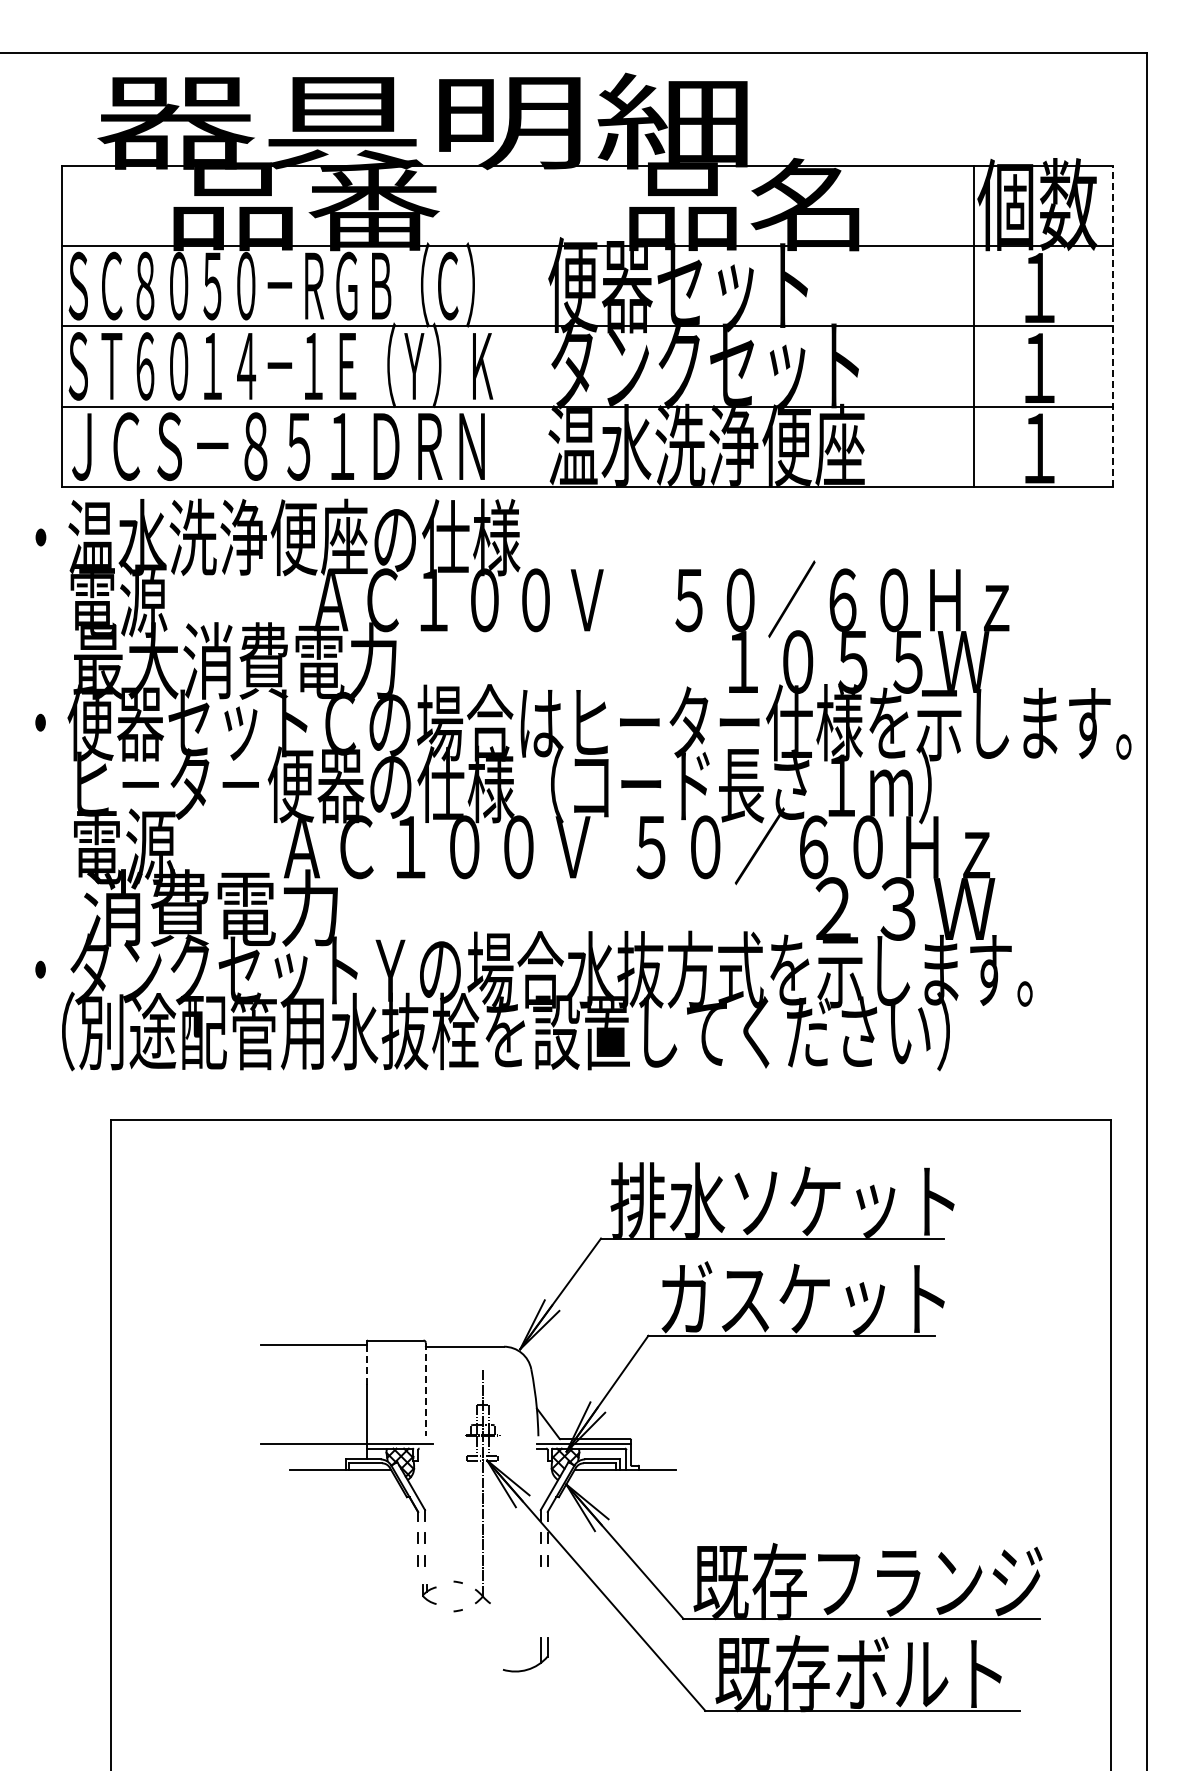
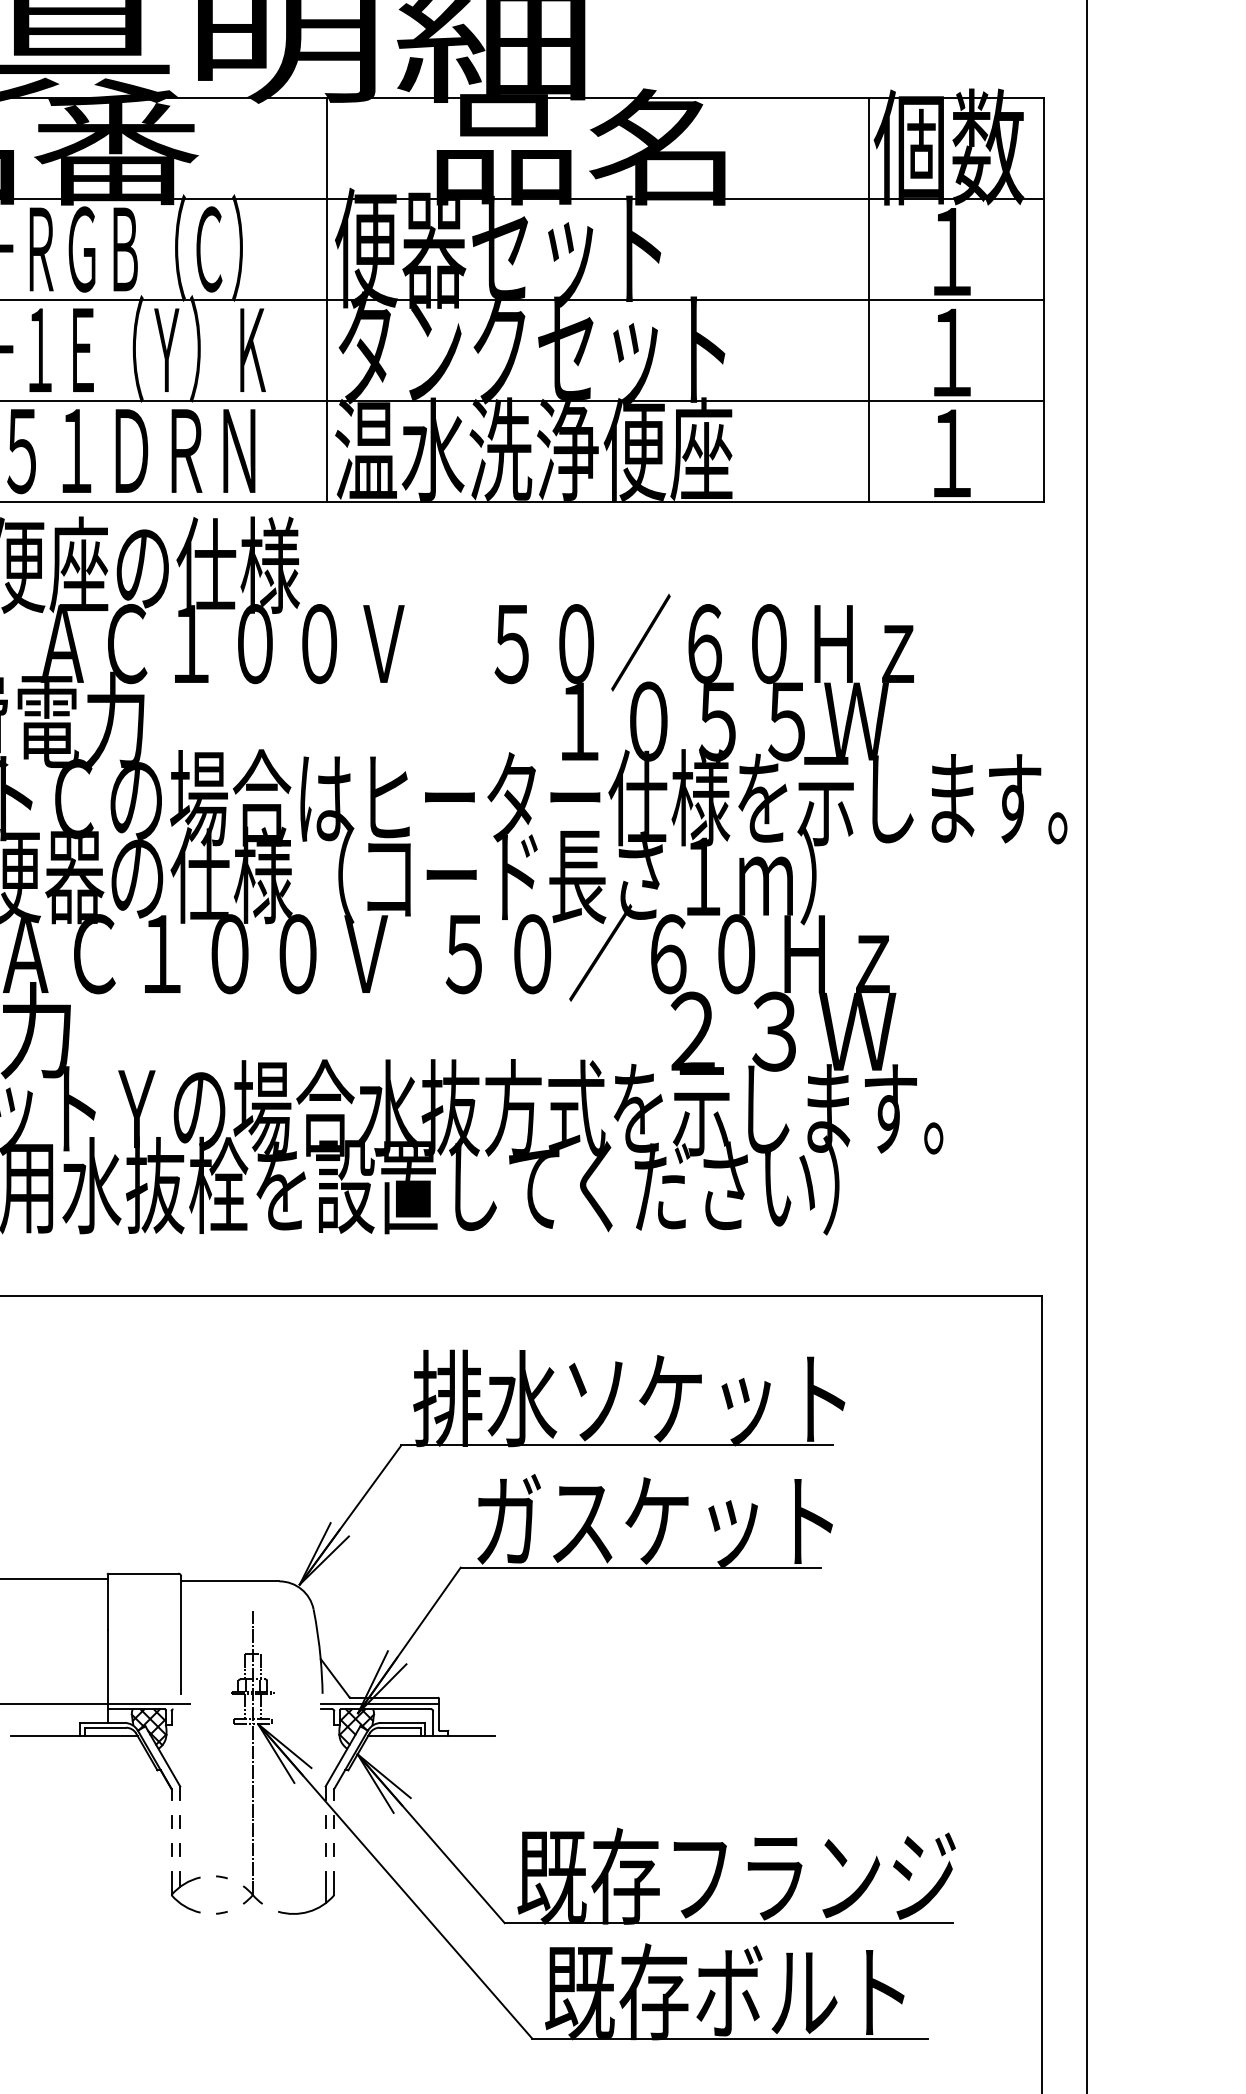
line: (541, 325) -> (326, 298), added
line: (1112, 326) -> (1043, 300), dashed -> solid
line: (367, 1364) -> (107, 1603), dashed -> solid
line: (425, 1389) -> (180, 1635), dashed -> solid
part: (429, 1594) -> (185, 1892), size x1.67
part: (532, 1666) -> (315, 1907), moved

